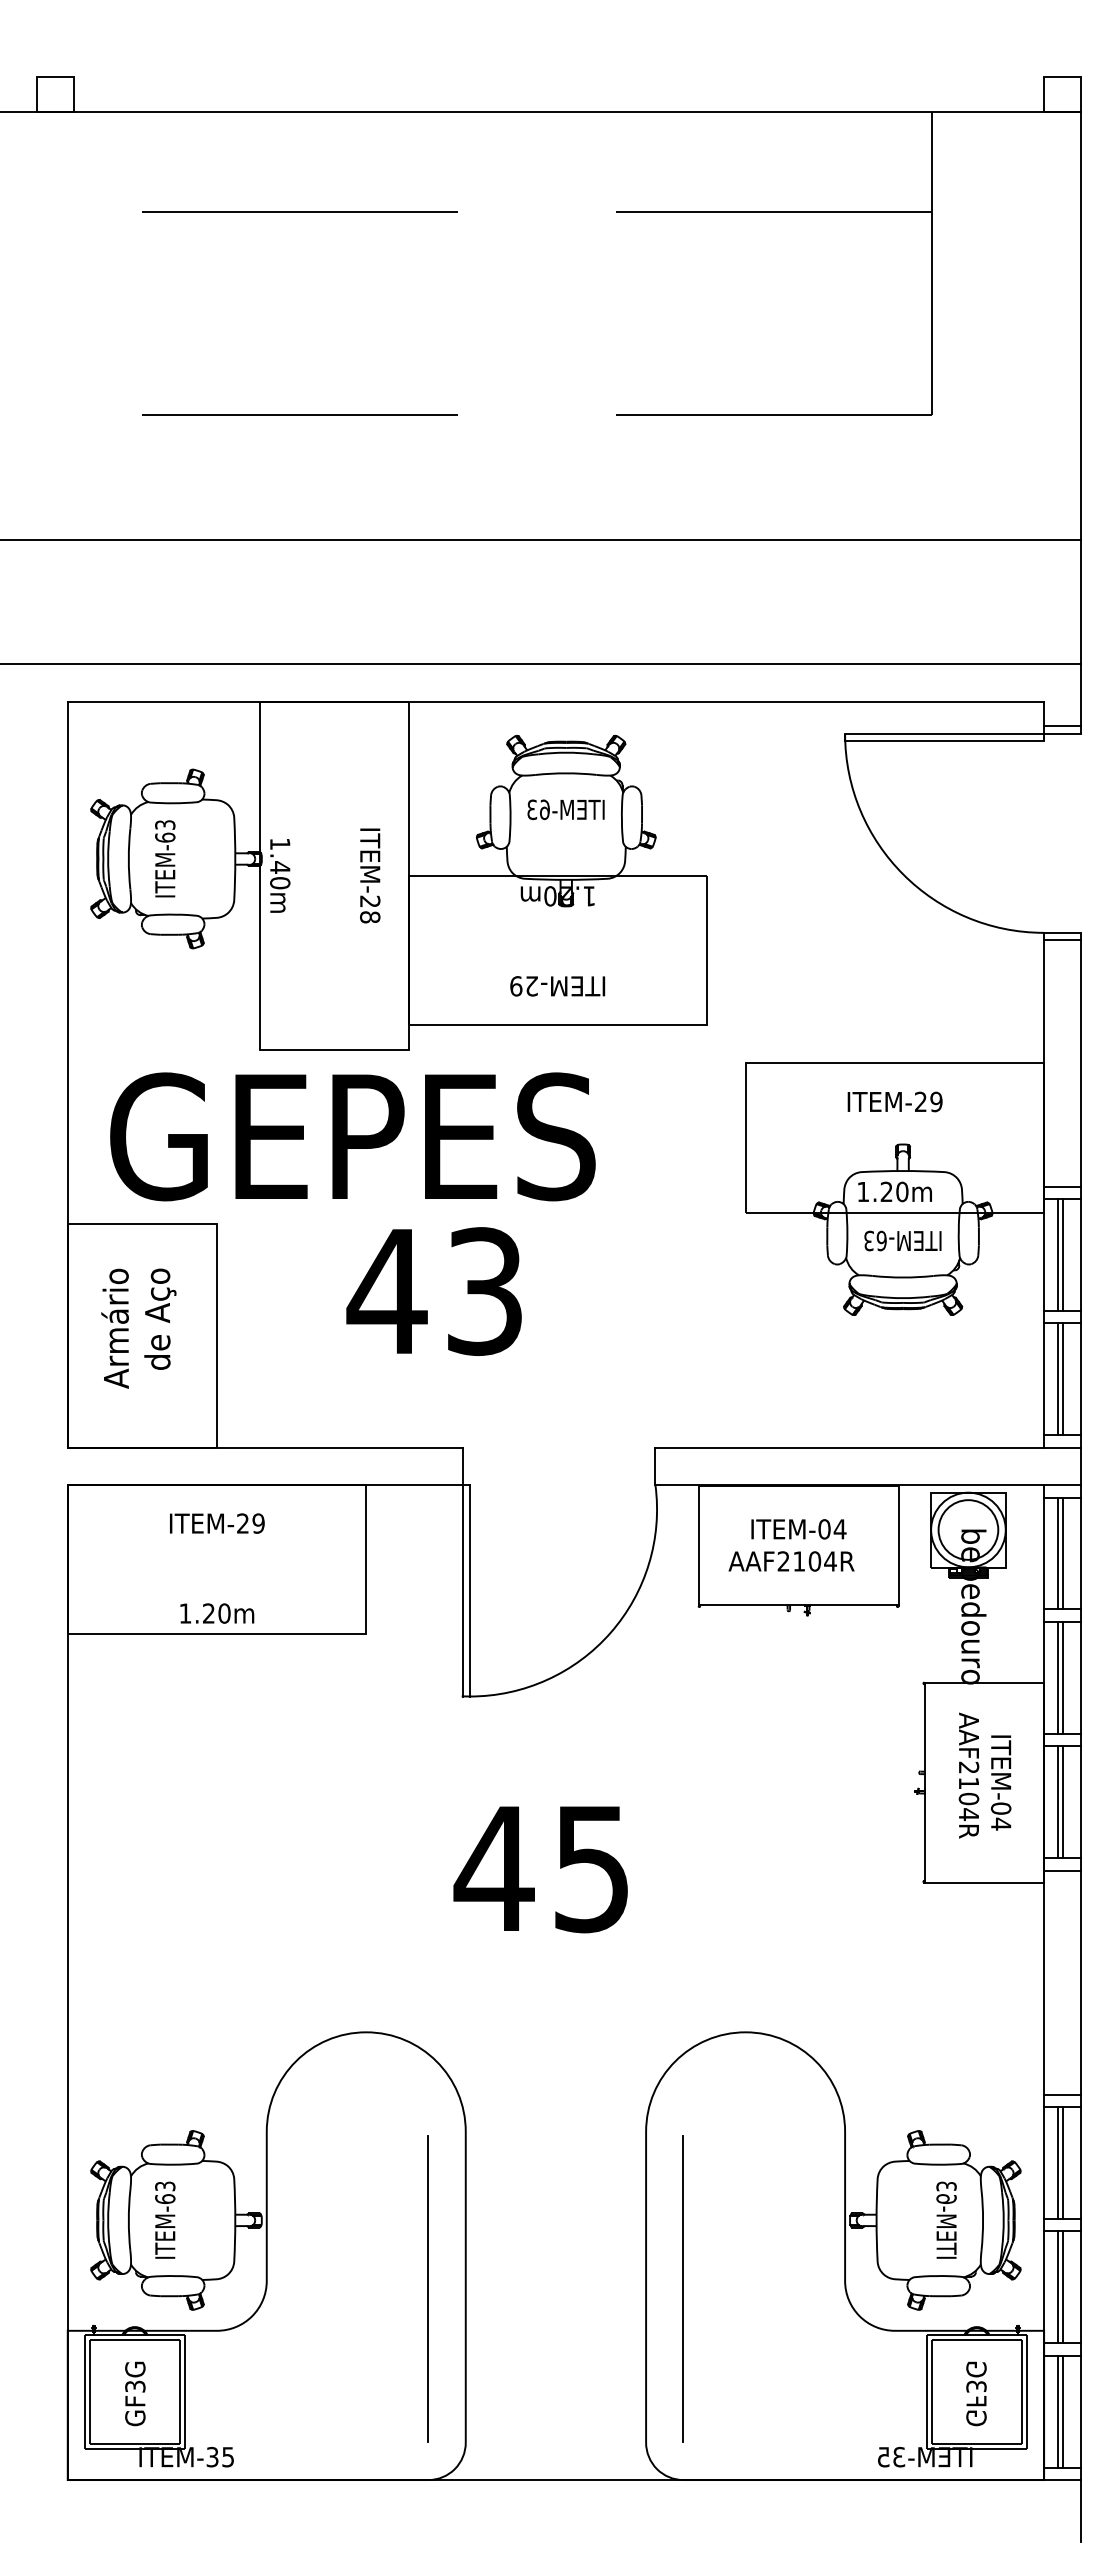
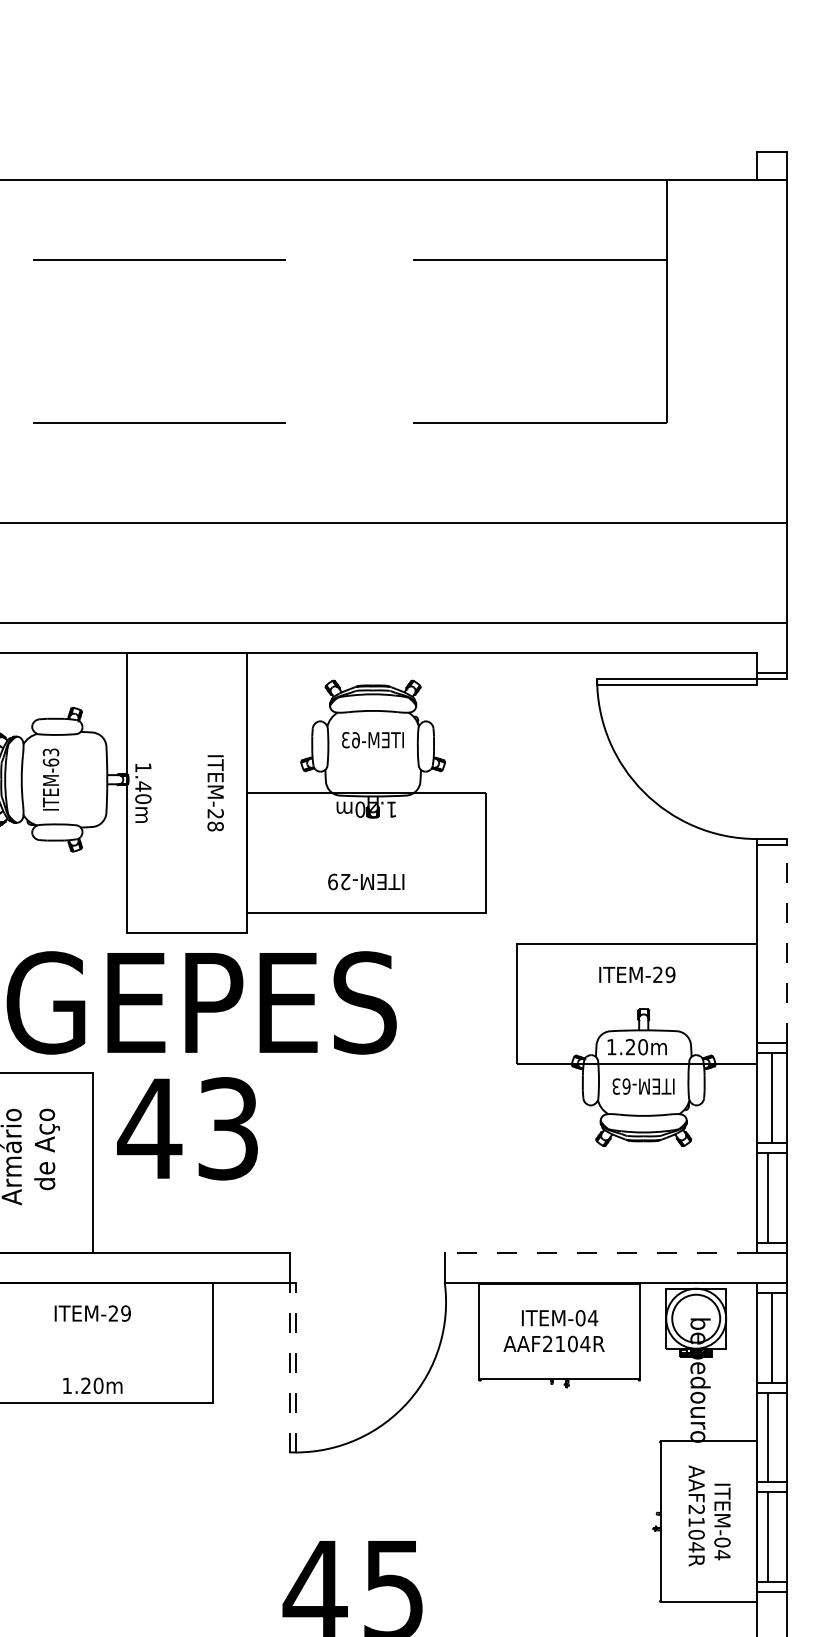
line: (1081, 1062) -> (787, 943), solid -> dashed
line: (1057, 1254) -> (767, 1097), removed
text: (433, 1291) -> (186, 1128), moved
line: (1062, 1379) -> (771, 1197), removed
line: (849, 1447) -> (600, 1252), solid -> dashed
line: (1057, 1553) -> (767, 1337), removed
line: (462, 1590) -> (289, 1367), solid -> dashed
line: (470, 1590) -> (296, 1367), solid -> dashed
line: (1062, 1677) -> (771, 1437), removed
line: (1062, 1802) -> (771, 1537), removed

